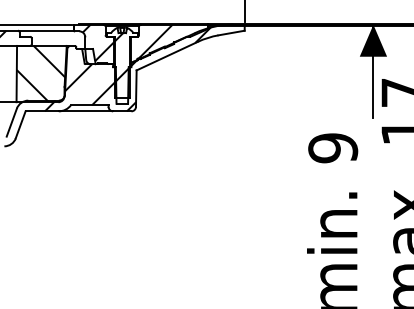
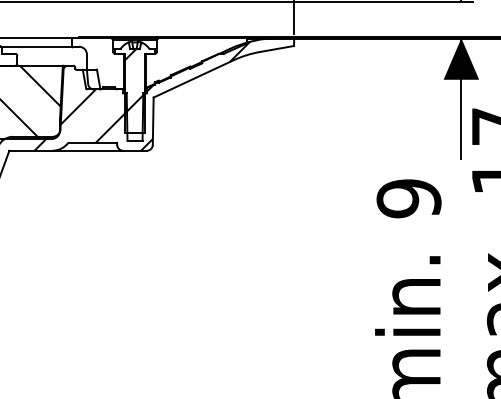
hatch: (98, 42) -> (104, 61), removed
hatch: (154, 42) -> (176, 61), removed

